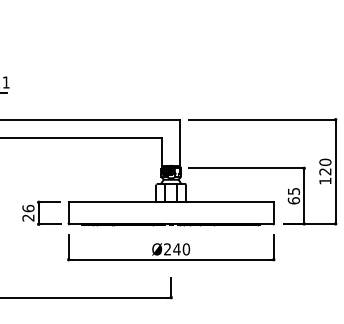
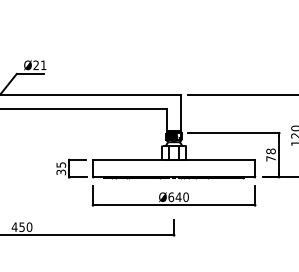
text: (293, 195) -> (270, 154), 65 -> 78
text: (28, 213) -> (61, 168), 26 -> 35
text: (167, 249) -> (171, 197), Ø240 -> Ø640

